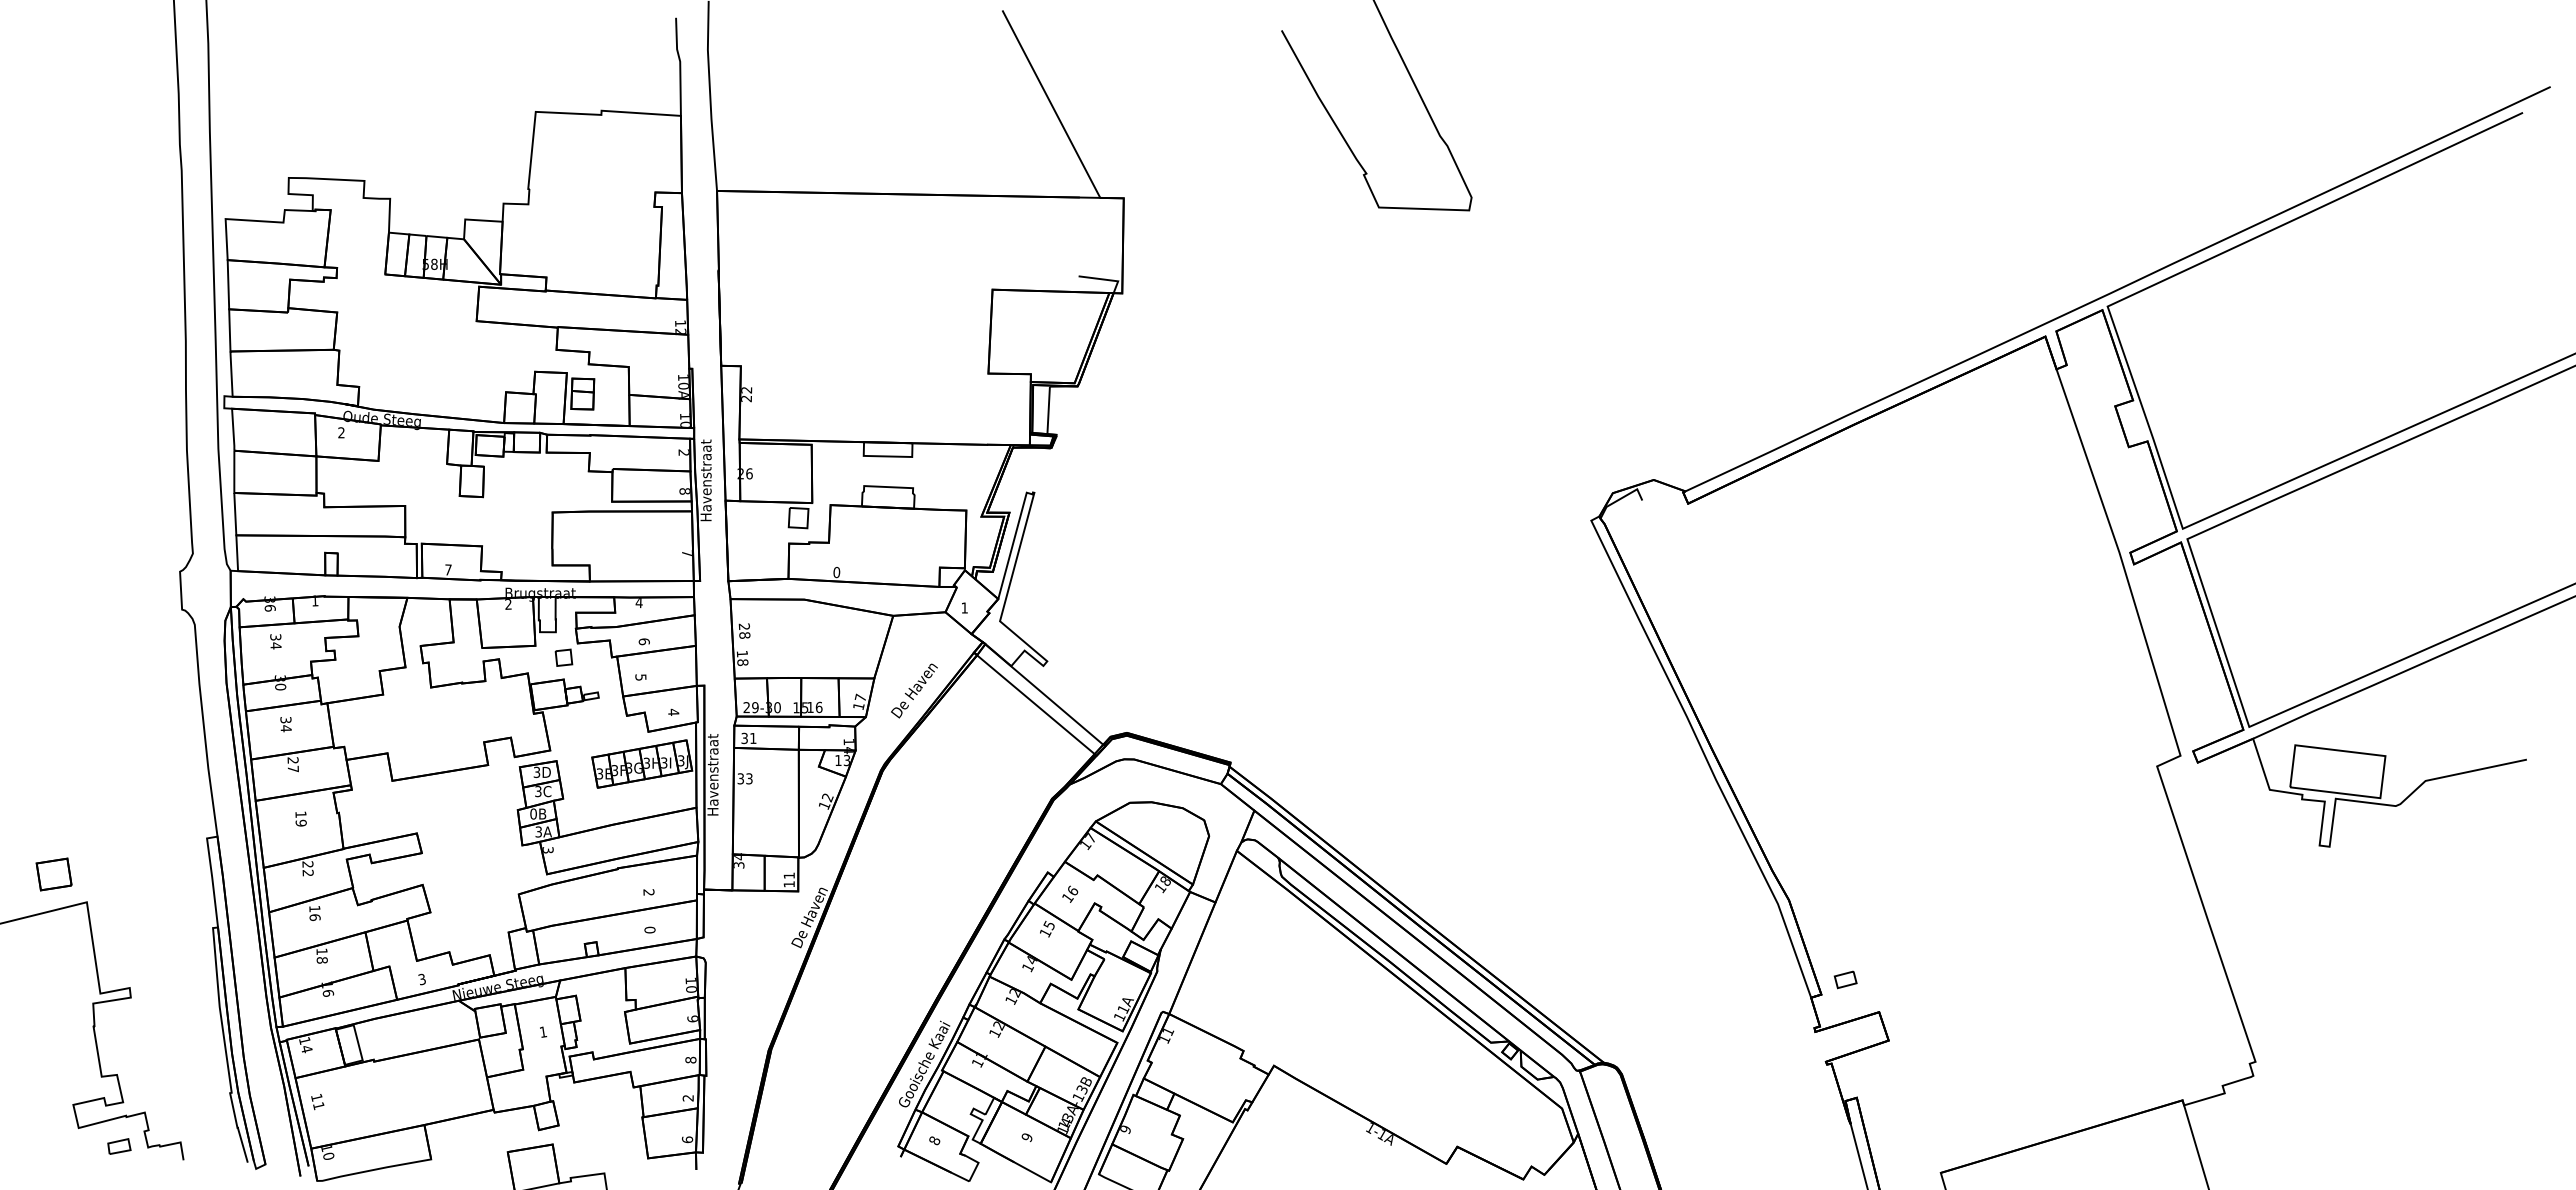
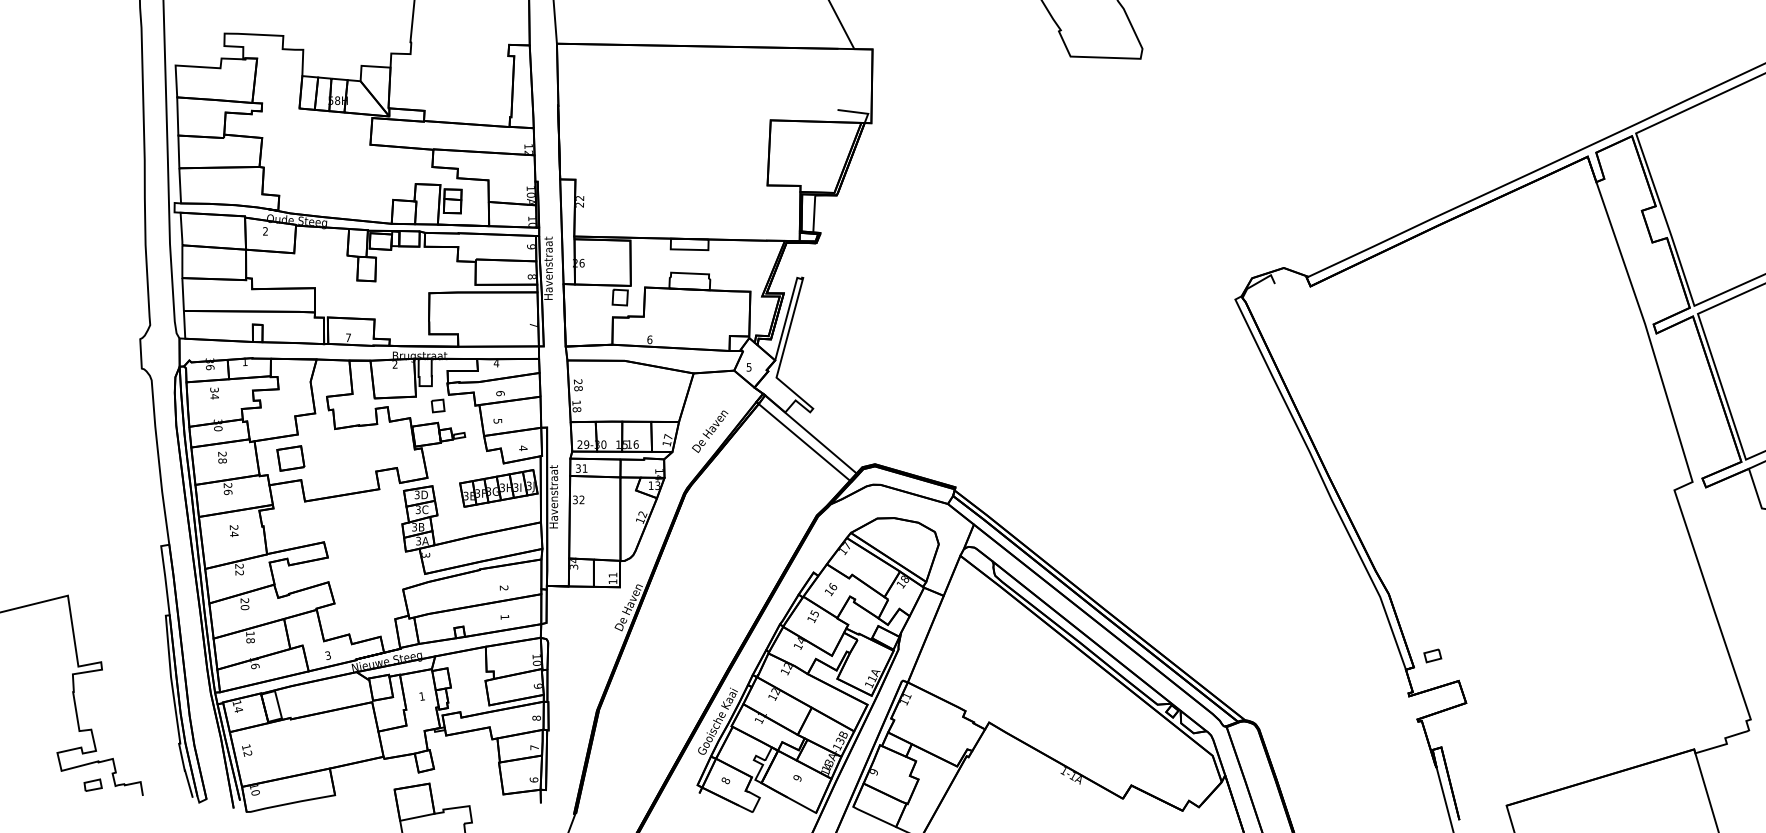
text: (683, 452) -> (530, 246), 2 -> 9
text: (836, 572) -> (649, 339), 0 -> 6
text: (964, 607) -> (748, 366), 1 -> 5
text: (285, 724) -> (222, 457), 34 -> 28
text: (292, 768) -> (227, 491), 27 -> 26
text: (749, 779) -> (582, 500), 33 -> 32
text: (533, 813) -> (414, 526), 0B -> 3B
text: (300, 818) -> (233, 530), 19 -> 24
part: (53, 874) -> (290, 458), moved
text: (314, 913) -> (244, 604), 16 -> 20
text: (649, 929) -> (504, 616), 0 -> 1
text: (687, 1098) -> (534, 747), 2 -> 7
text: (318, 1105) -> (247, 753), 11 -> 12

